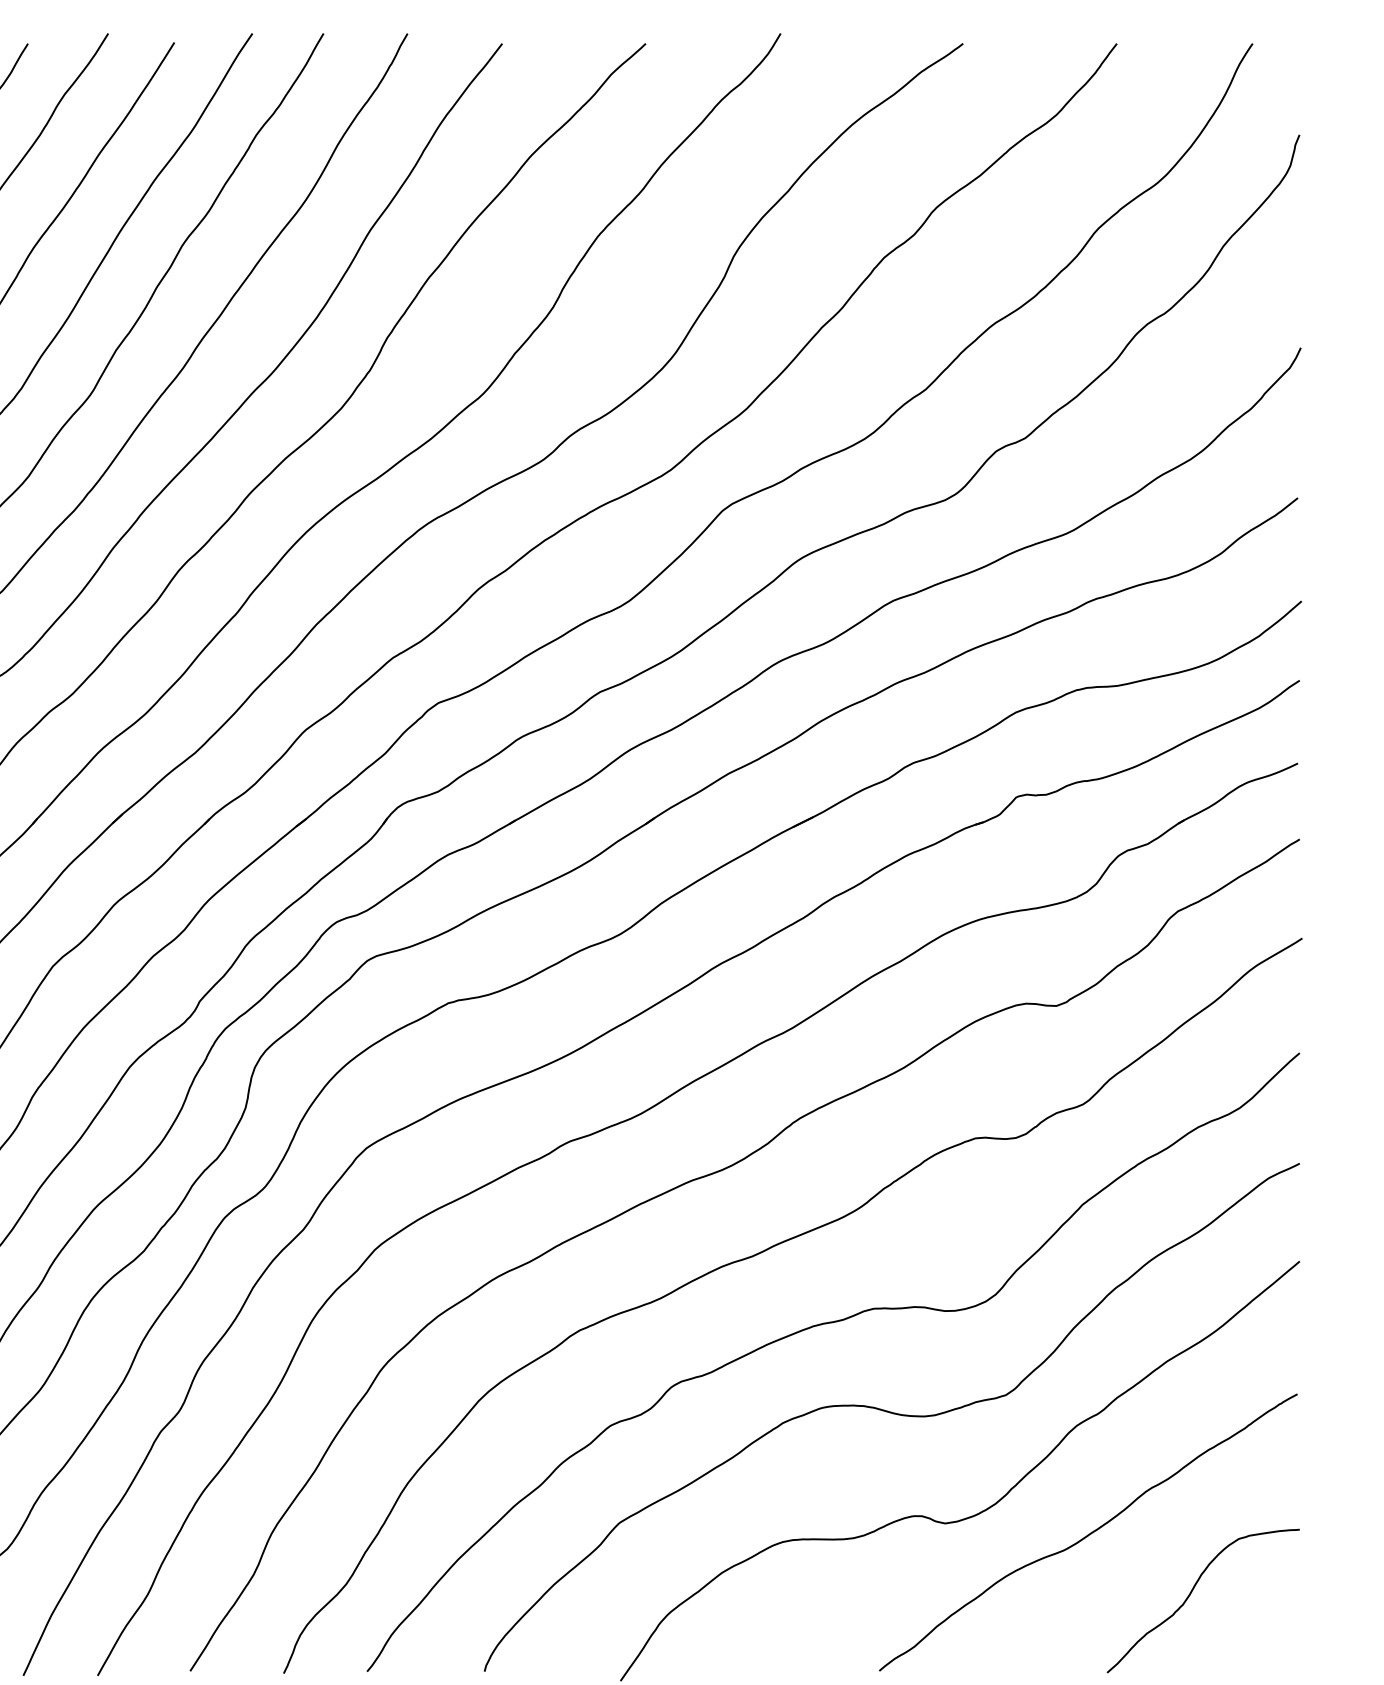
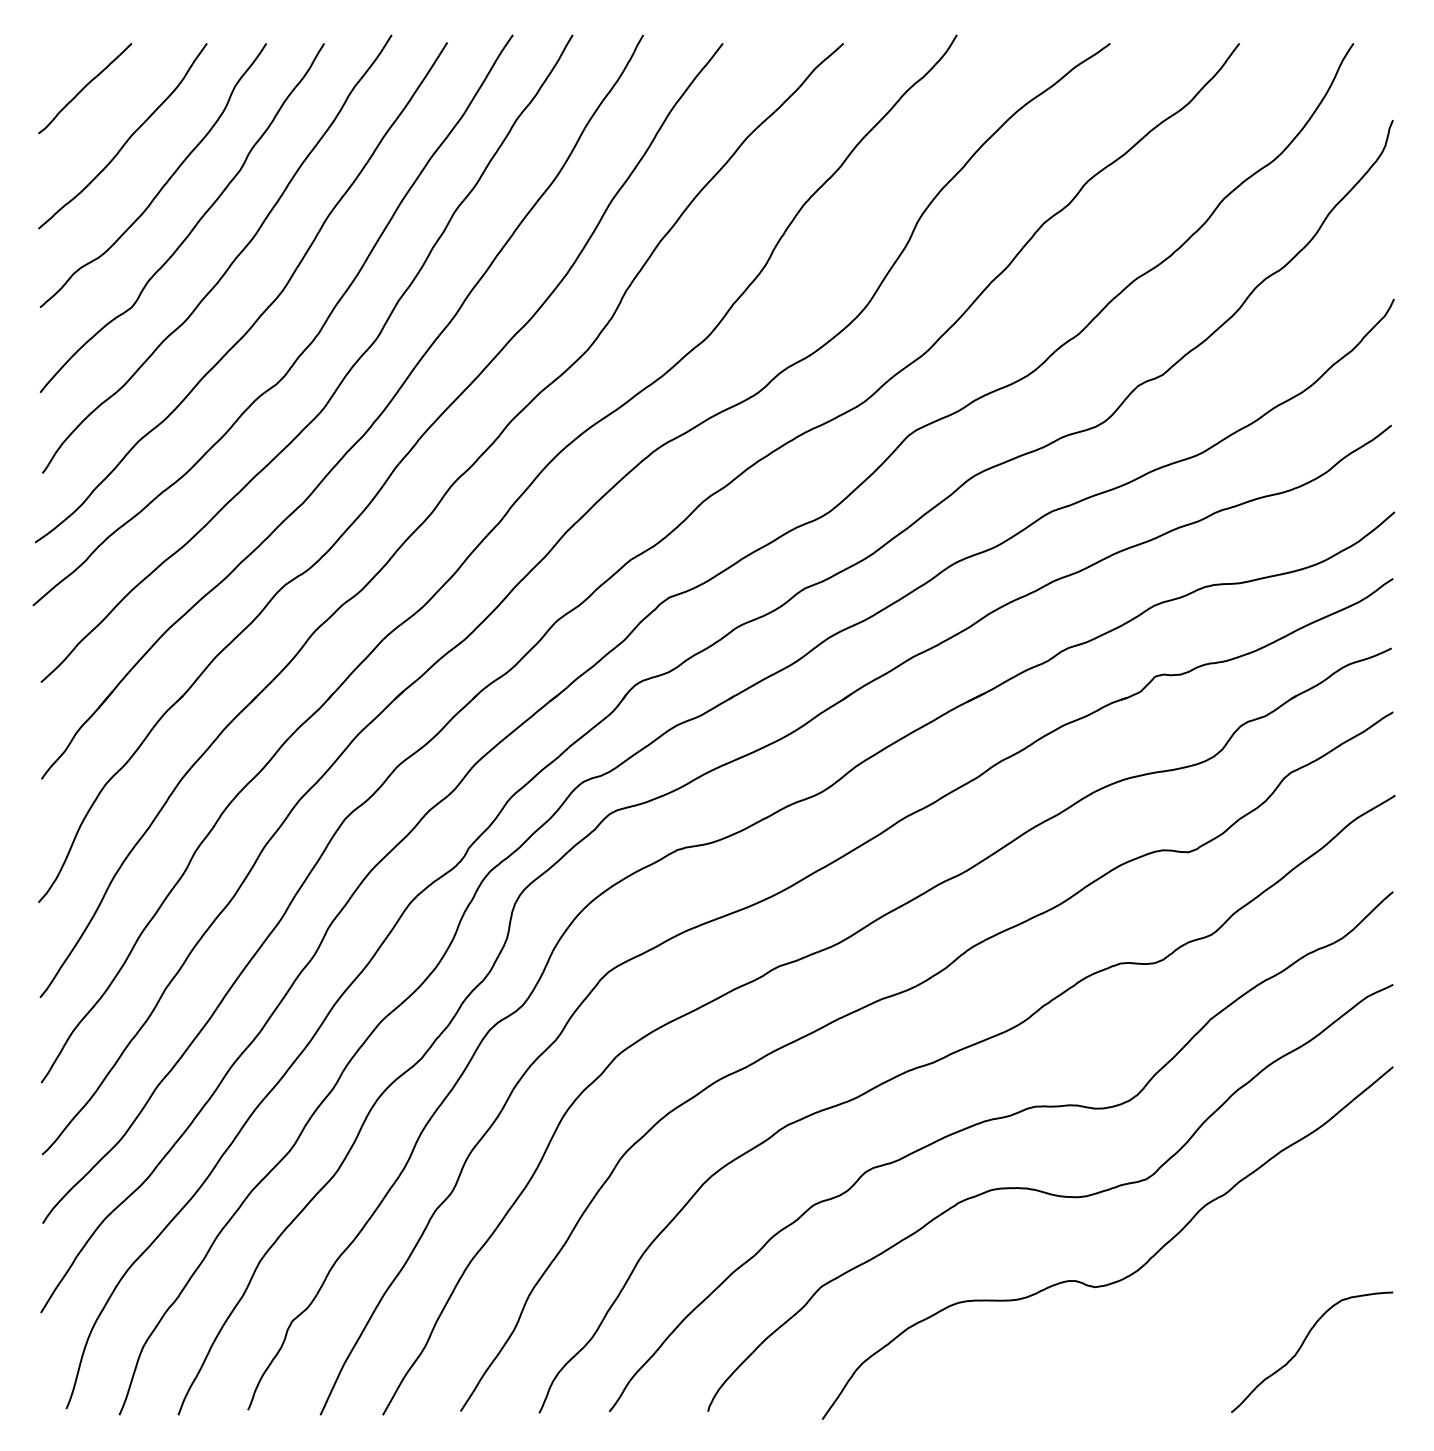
curve: (1089, 1533) -> (1216, 1295), removed

